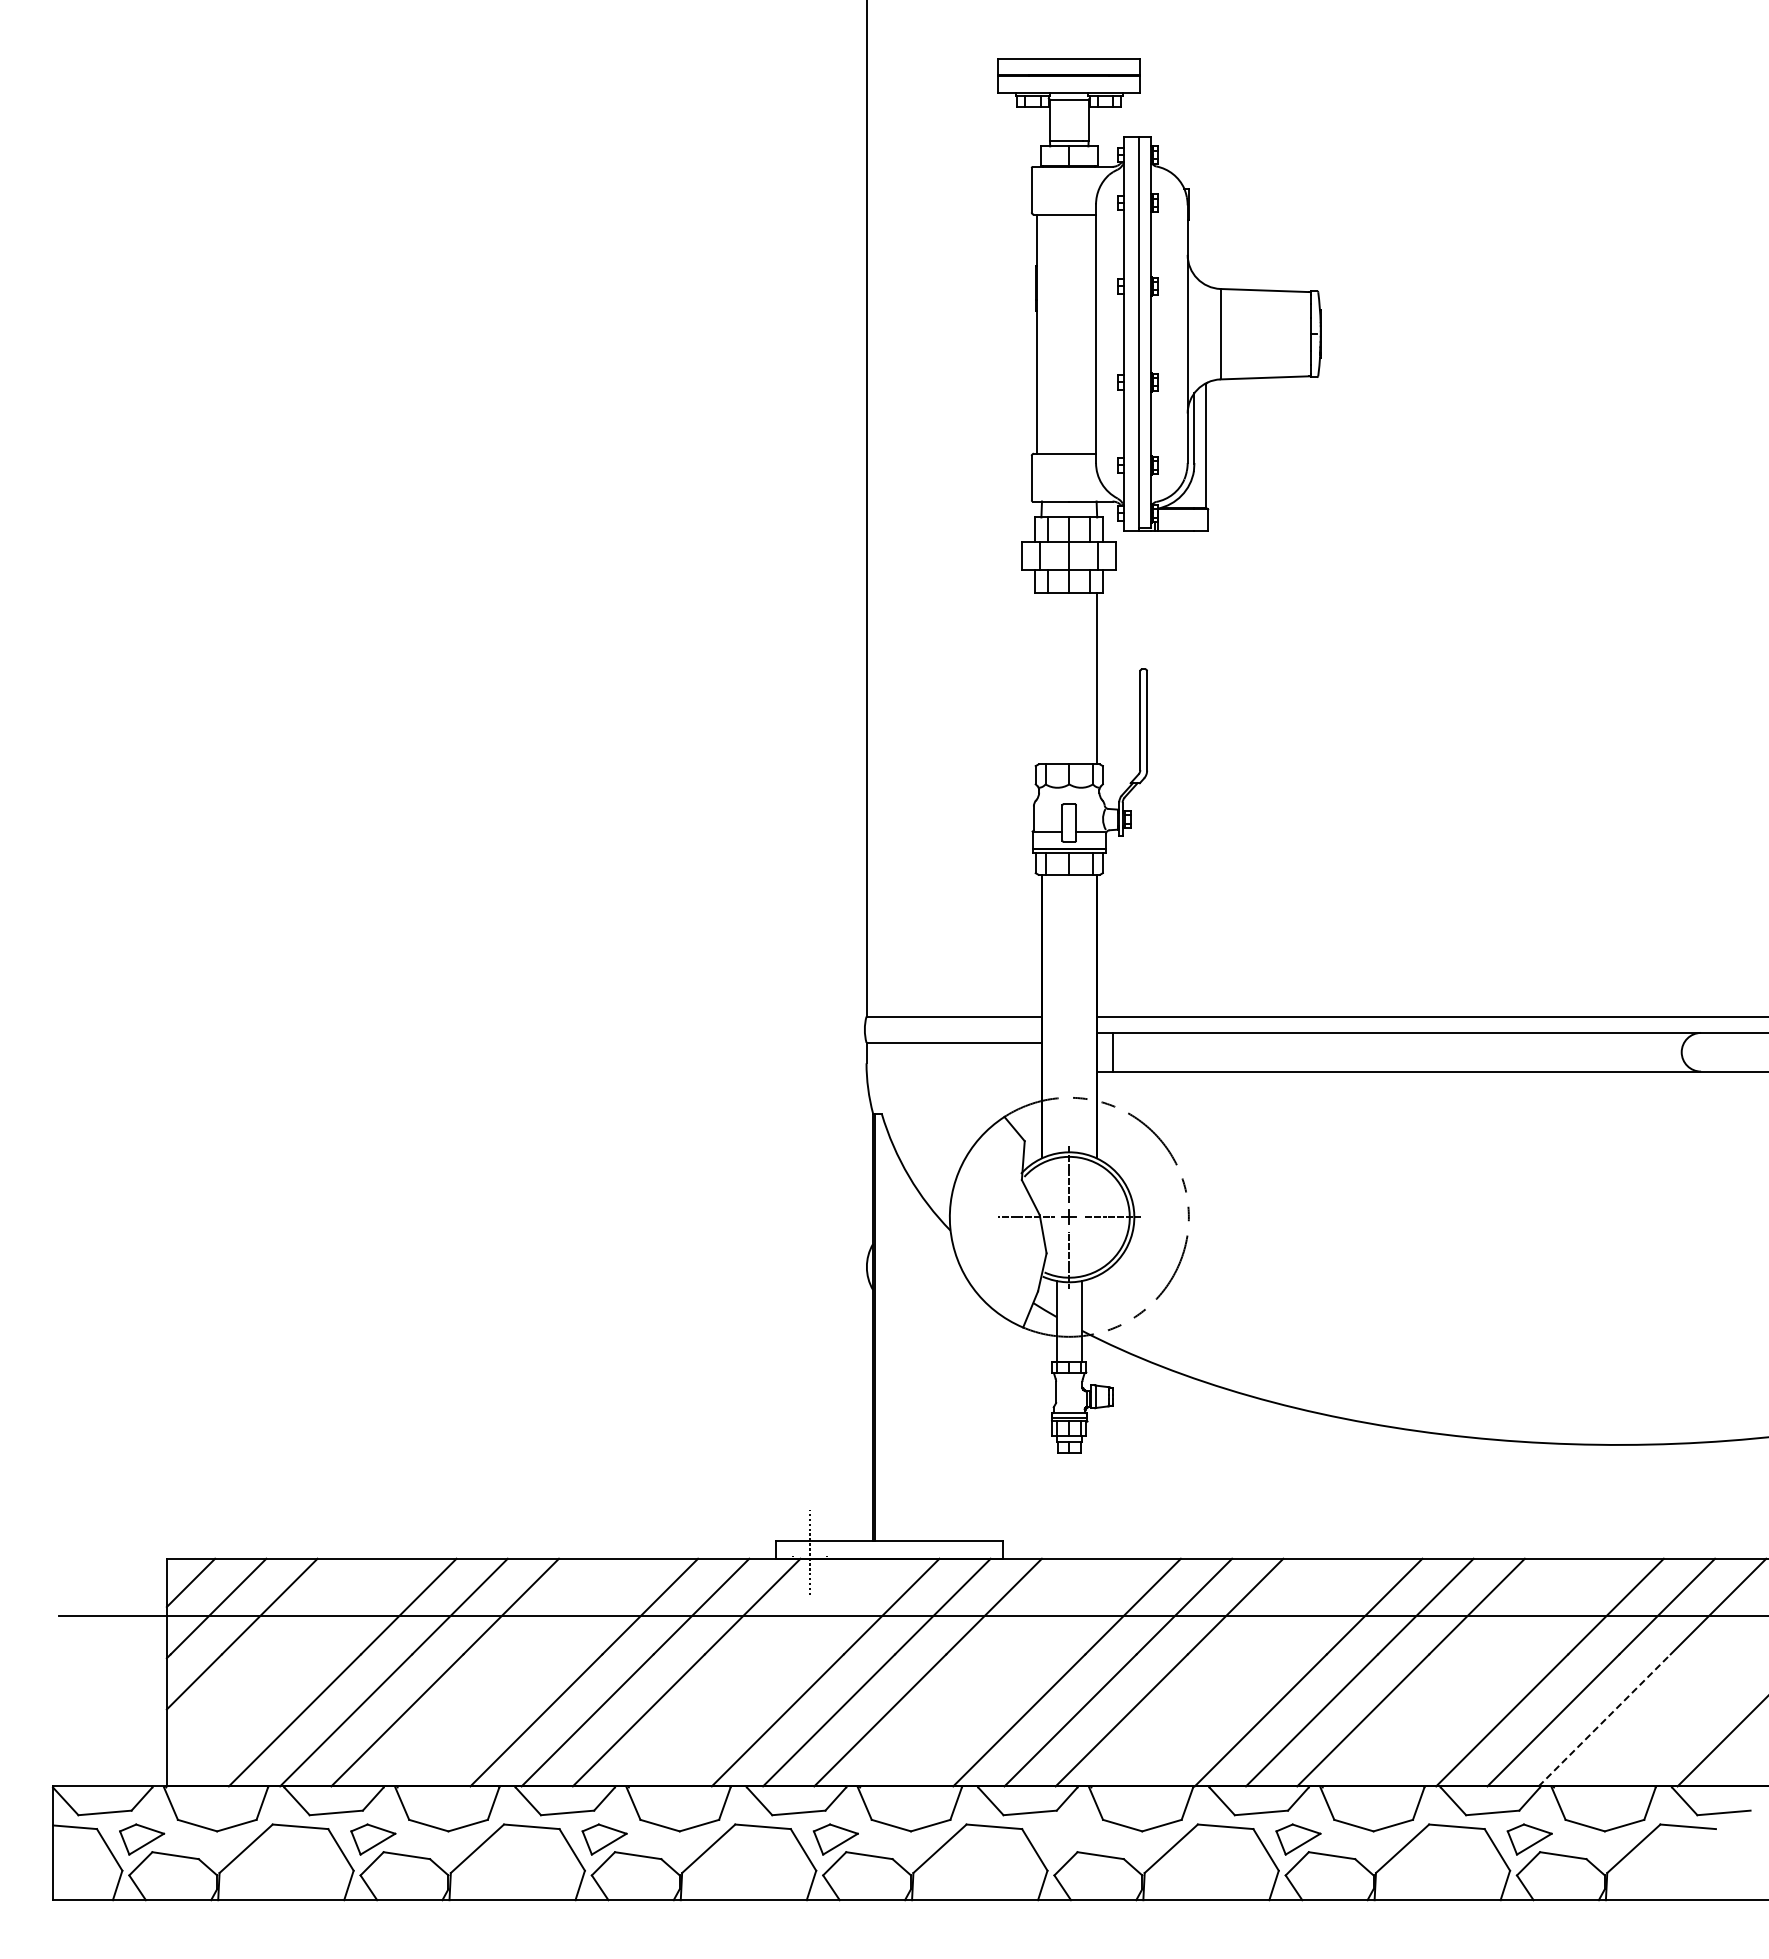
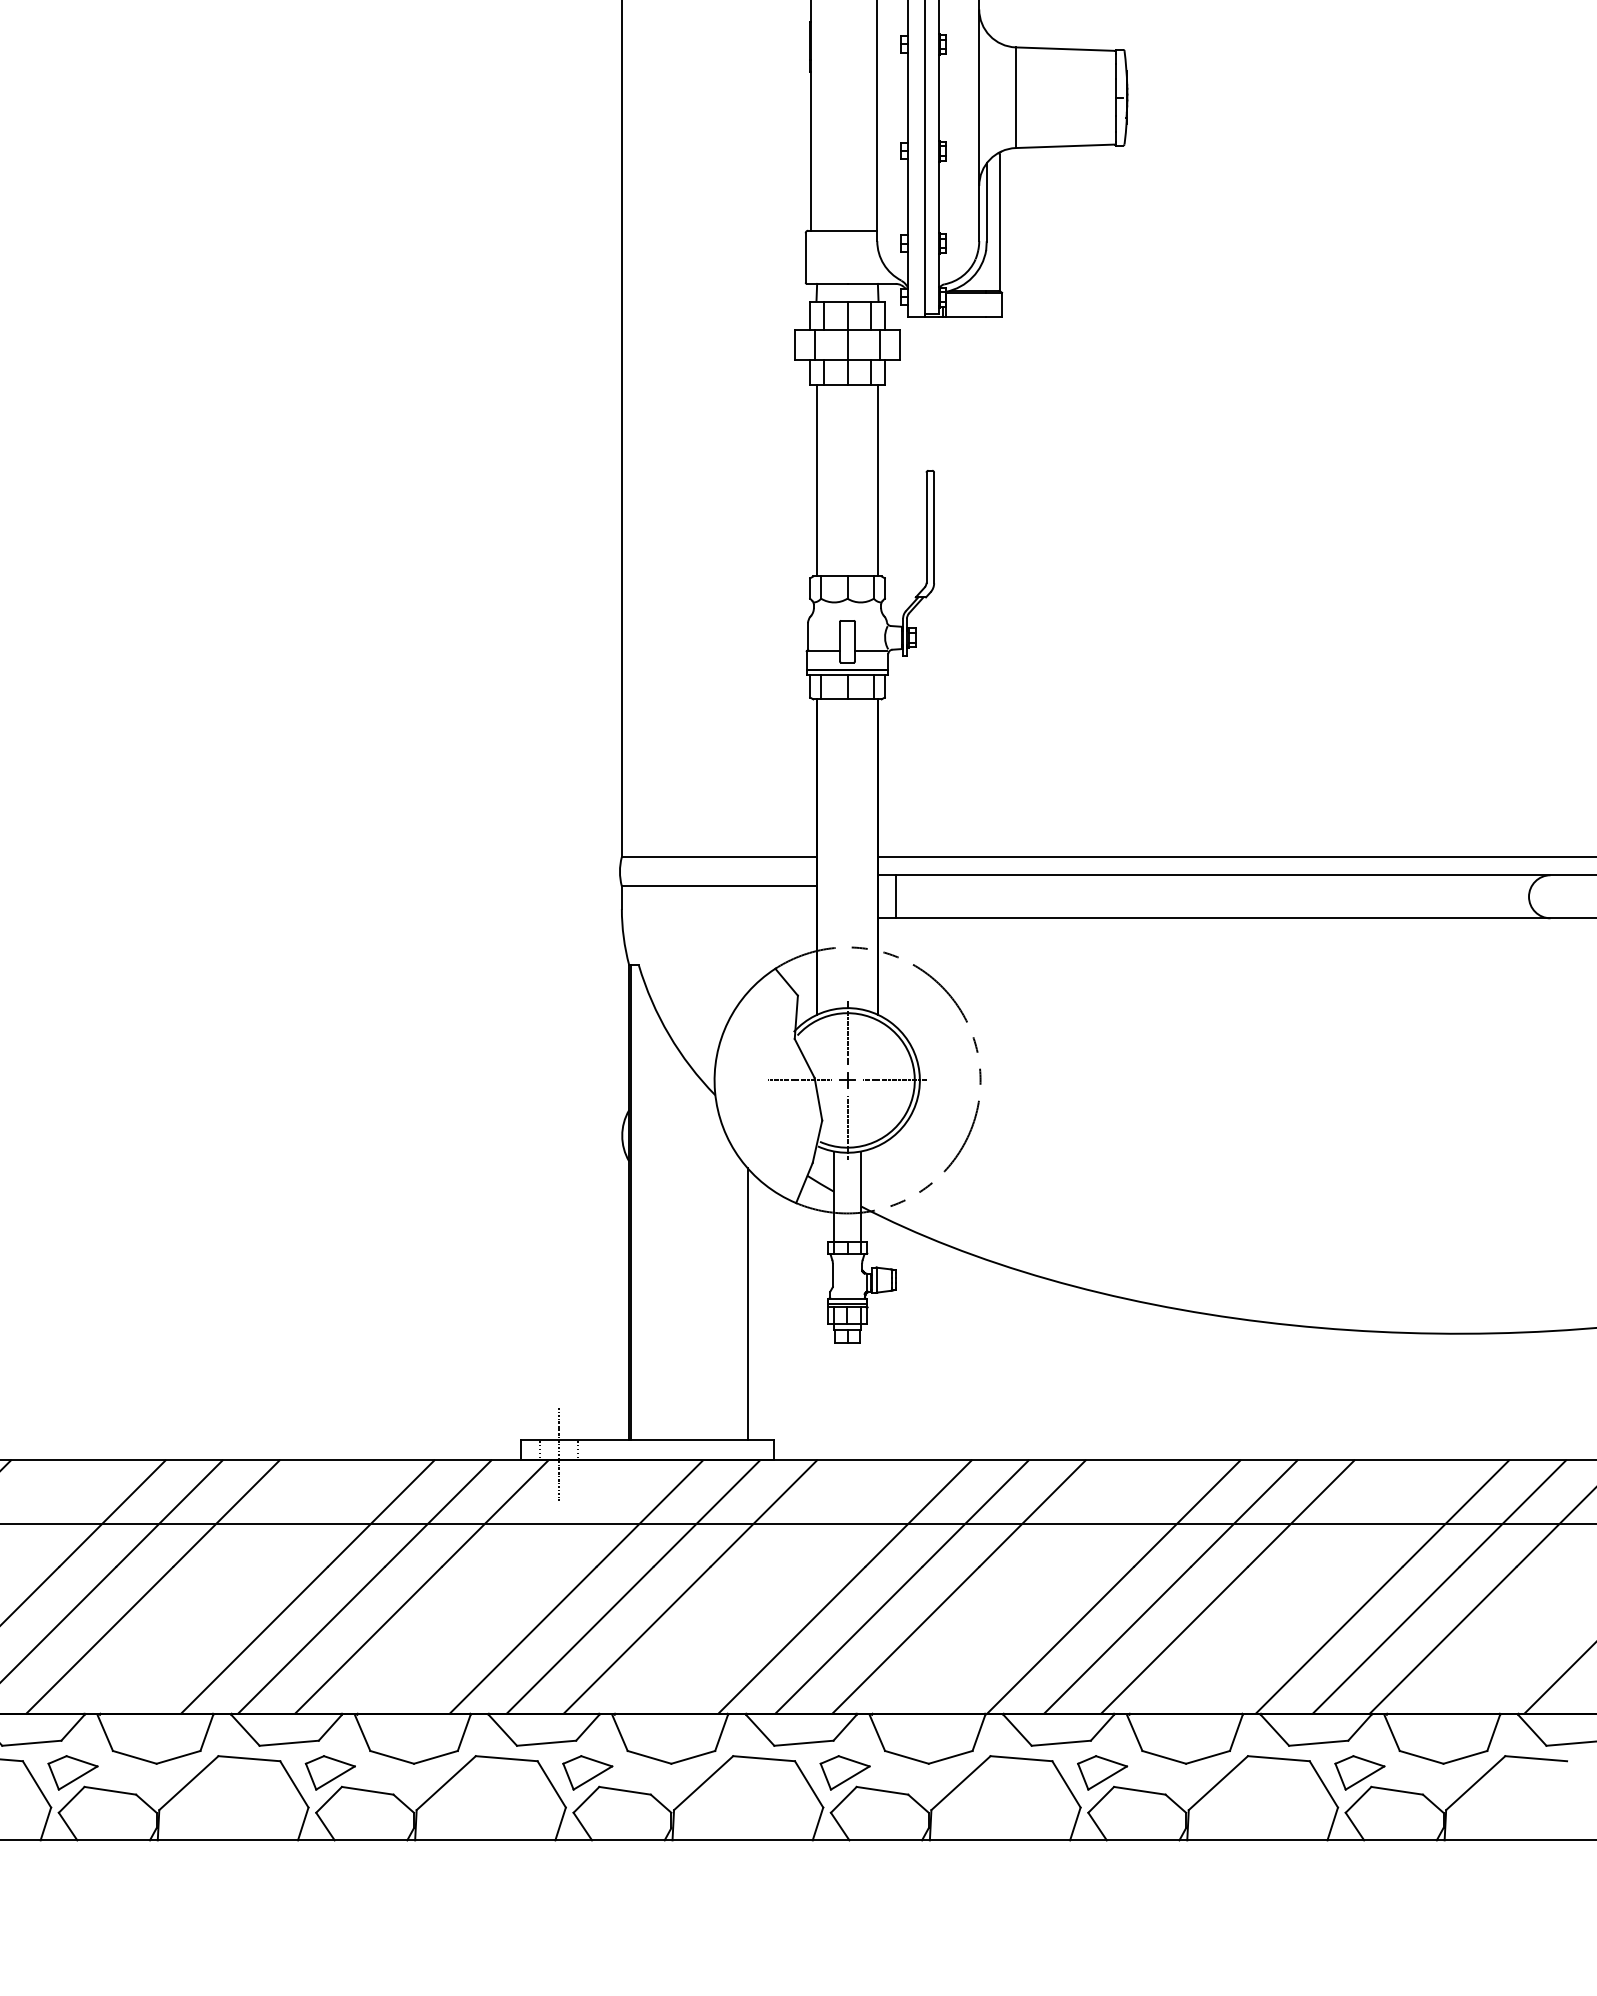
line: (1041, 678) -> (816, 480), added
line: (979, 1418) -> (747, 1304), added
line: (1605, 1720) -> (1444, 1640), dashed -> solid
part: (1067, 1839) -> (845, 1772), added

